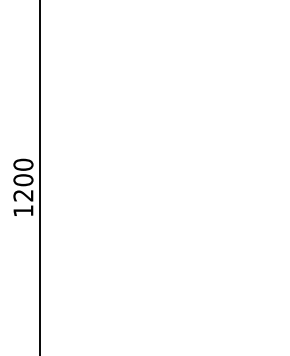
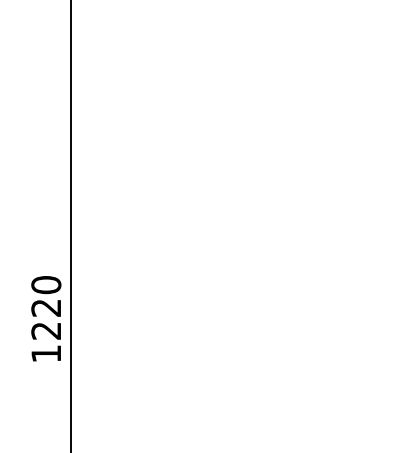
text: (23, 180) -> (46, 308), 1200 -> 1220

